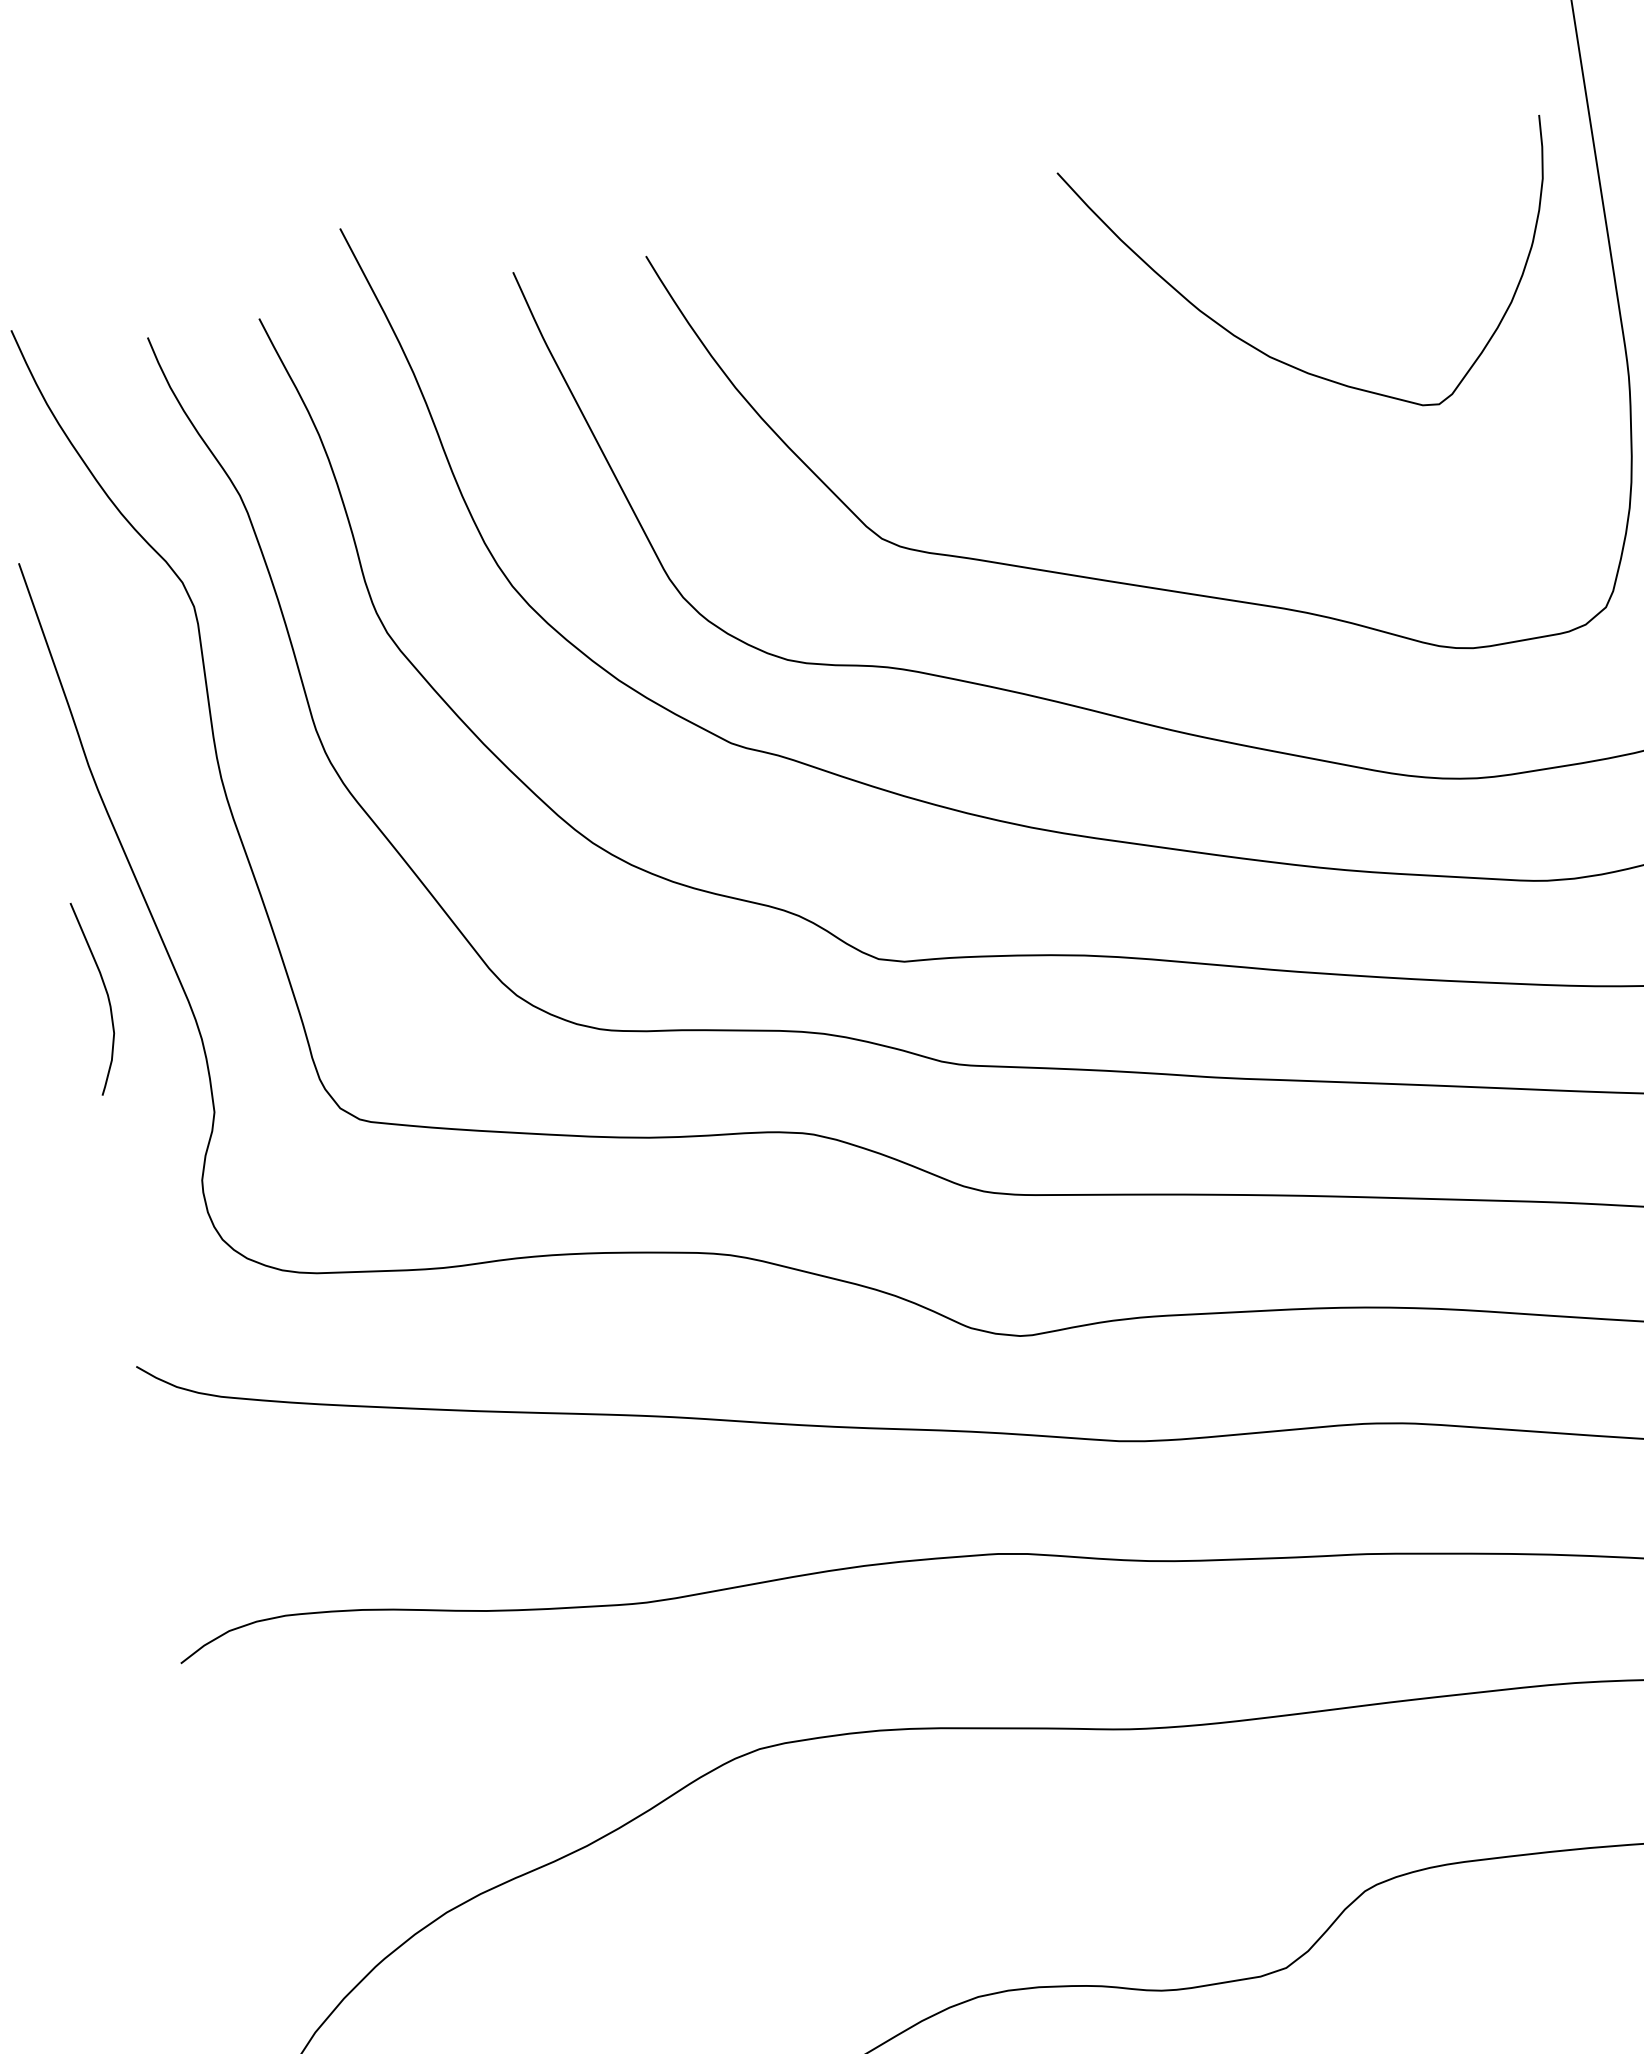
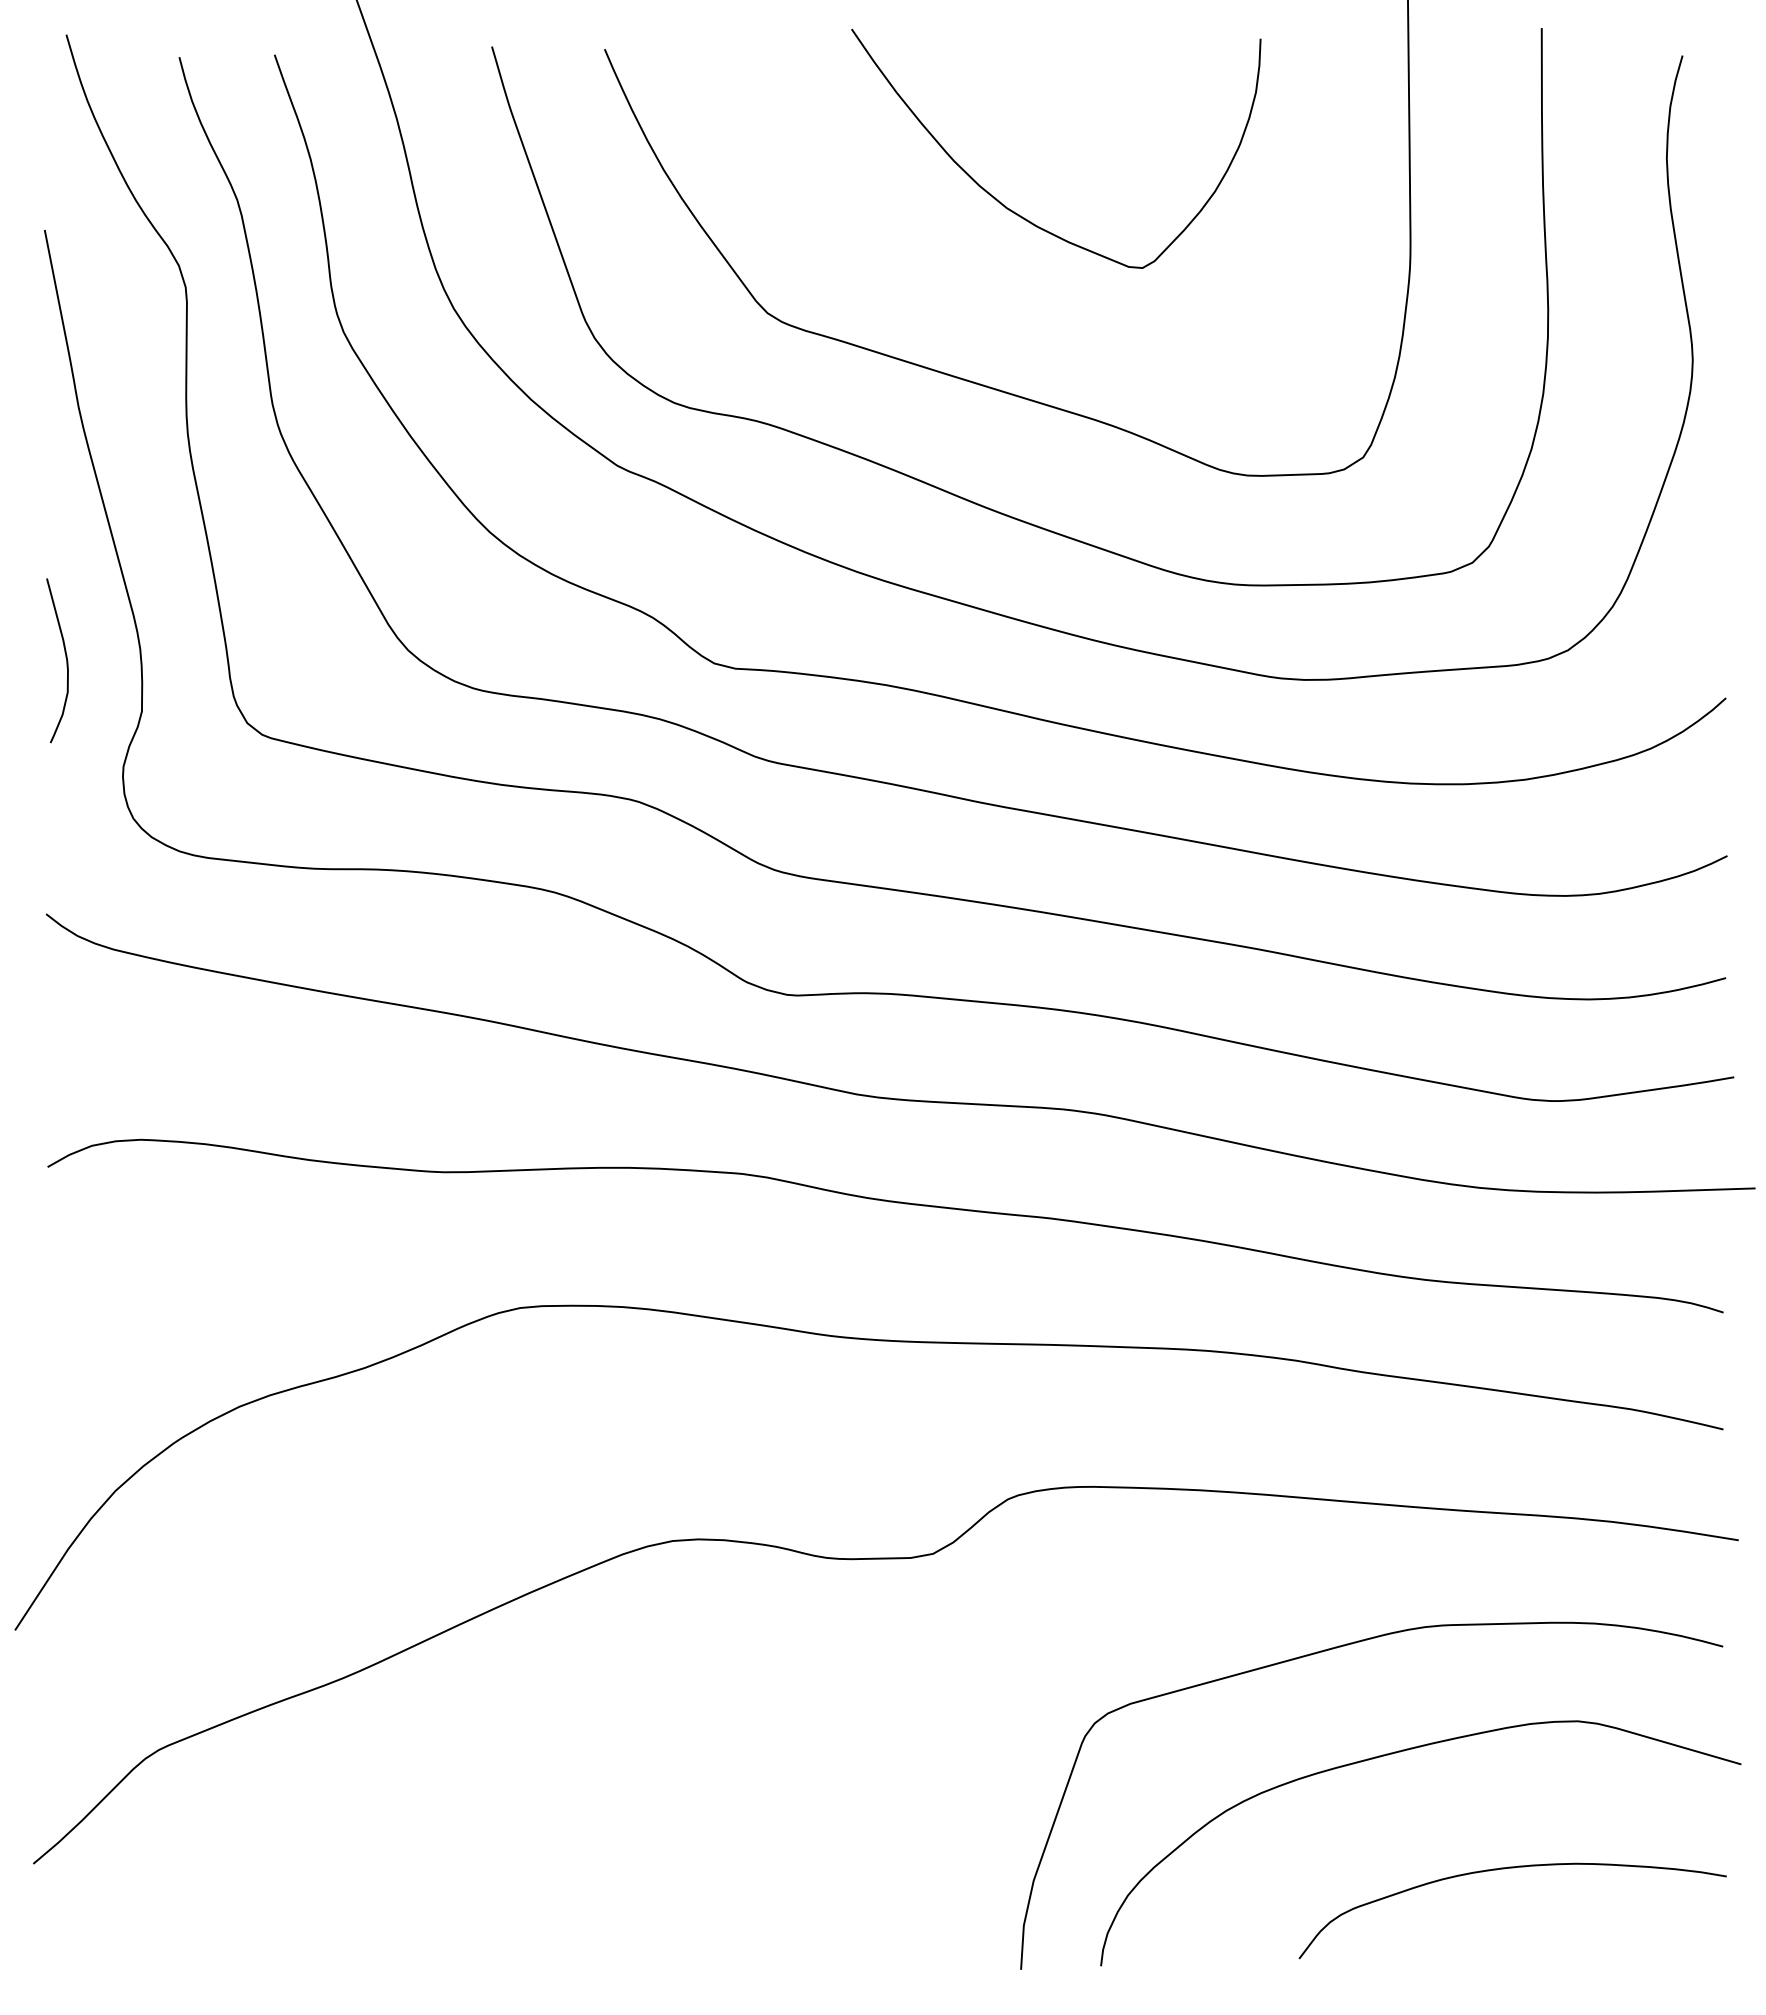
curve: (1281, 360) -> (1016, 212), moved
curve: (105, 992) -> (65, 657), moved

